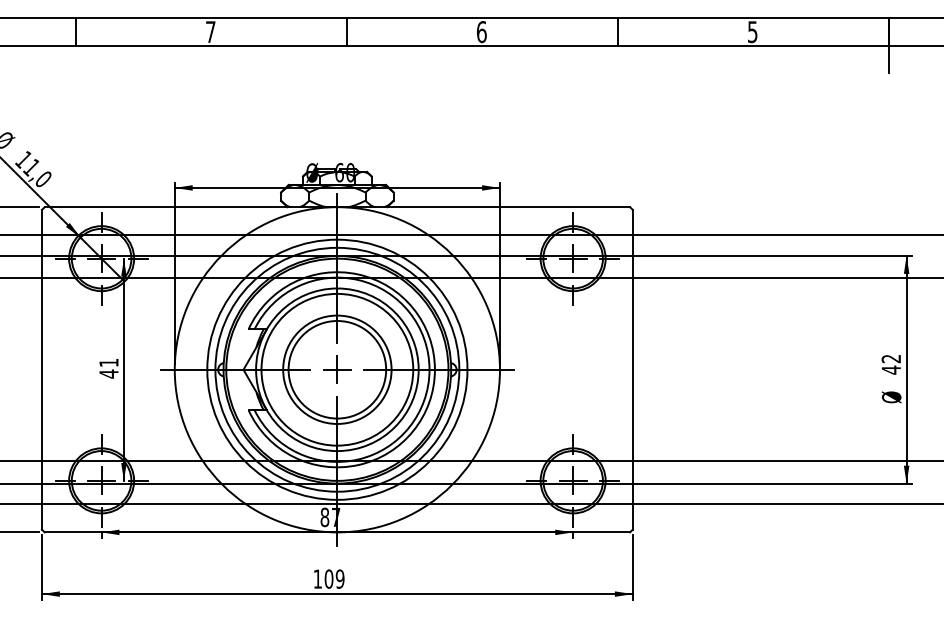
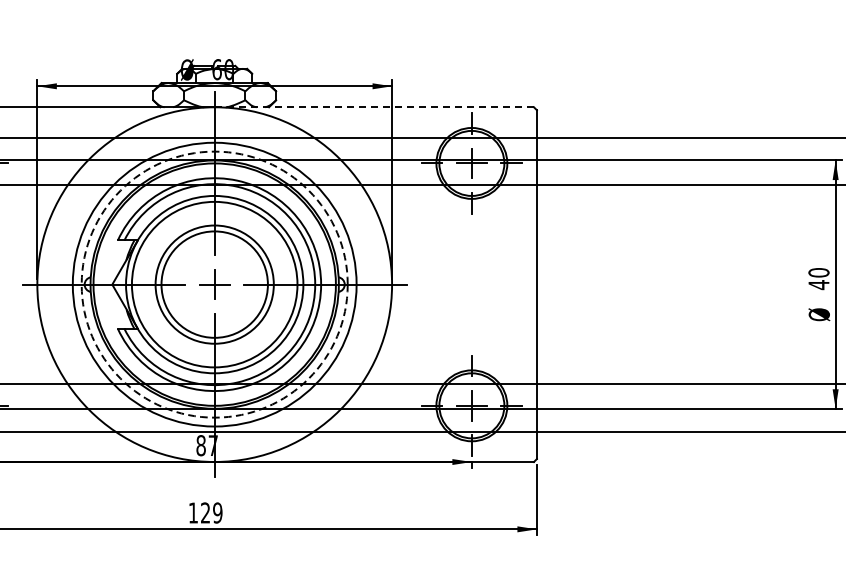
line: (484, 207) -> (375, 107), solid -> dashed
text: (891, 358) -> (819, 272), 42 -> 40
circle: (337, 369) -> (214, 284), solid -> dashed
text: (328, 578) -> (205, 512), 109 -> 129

